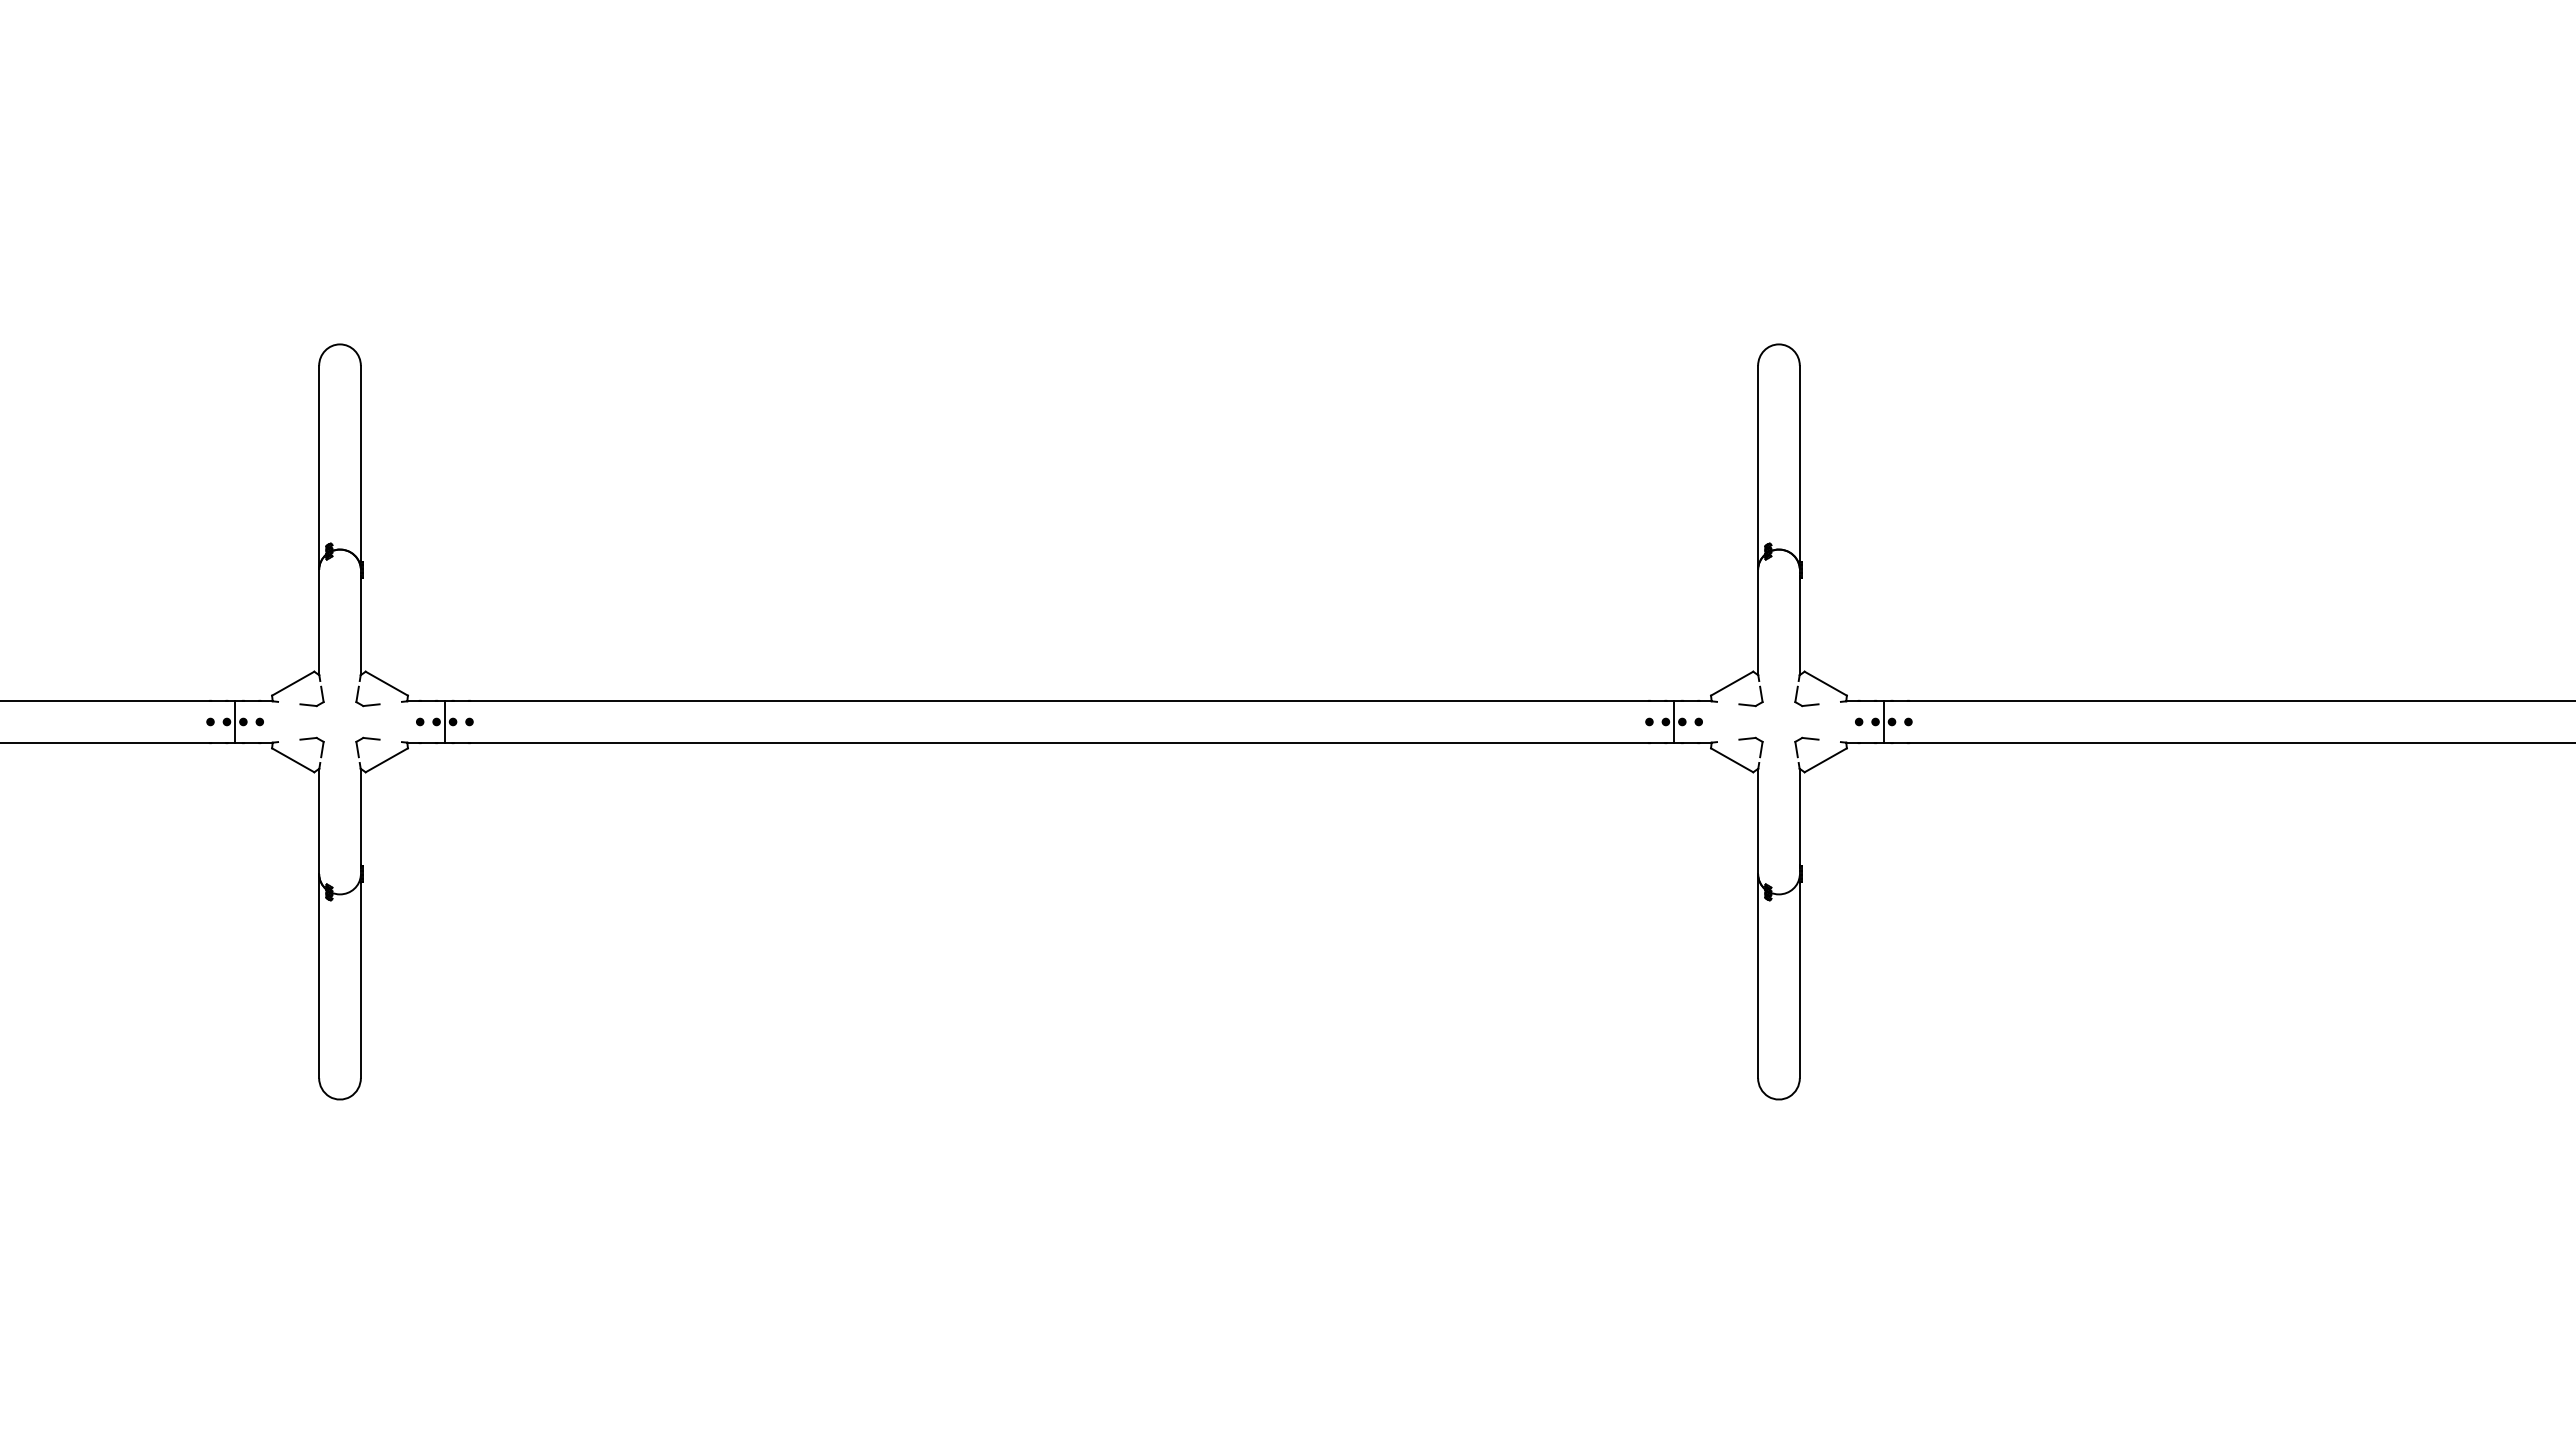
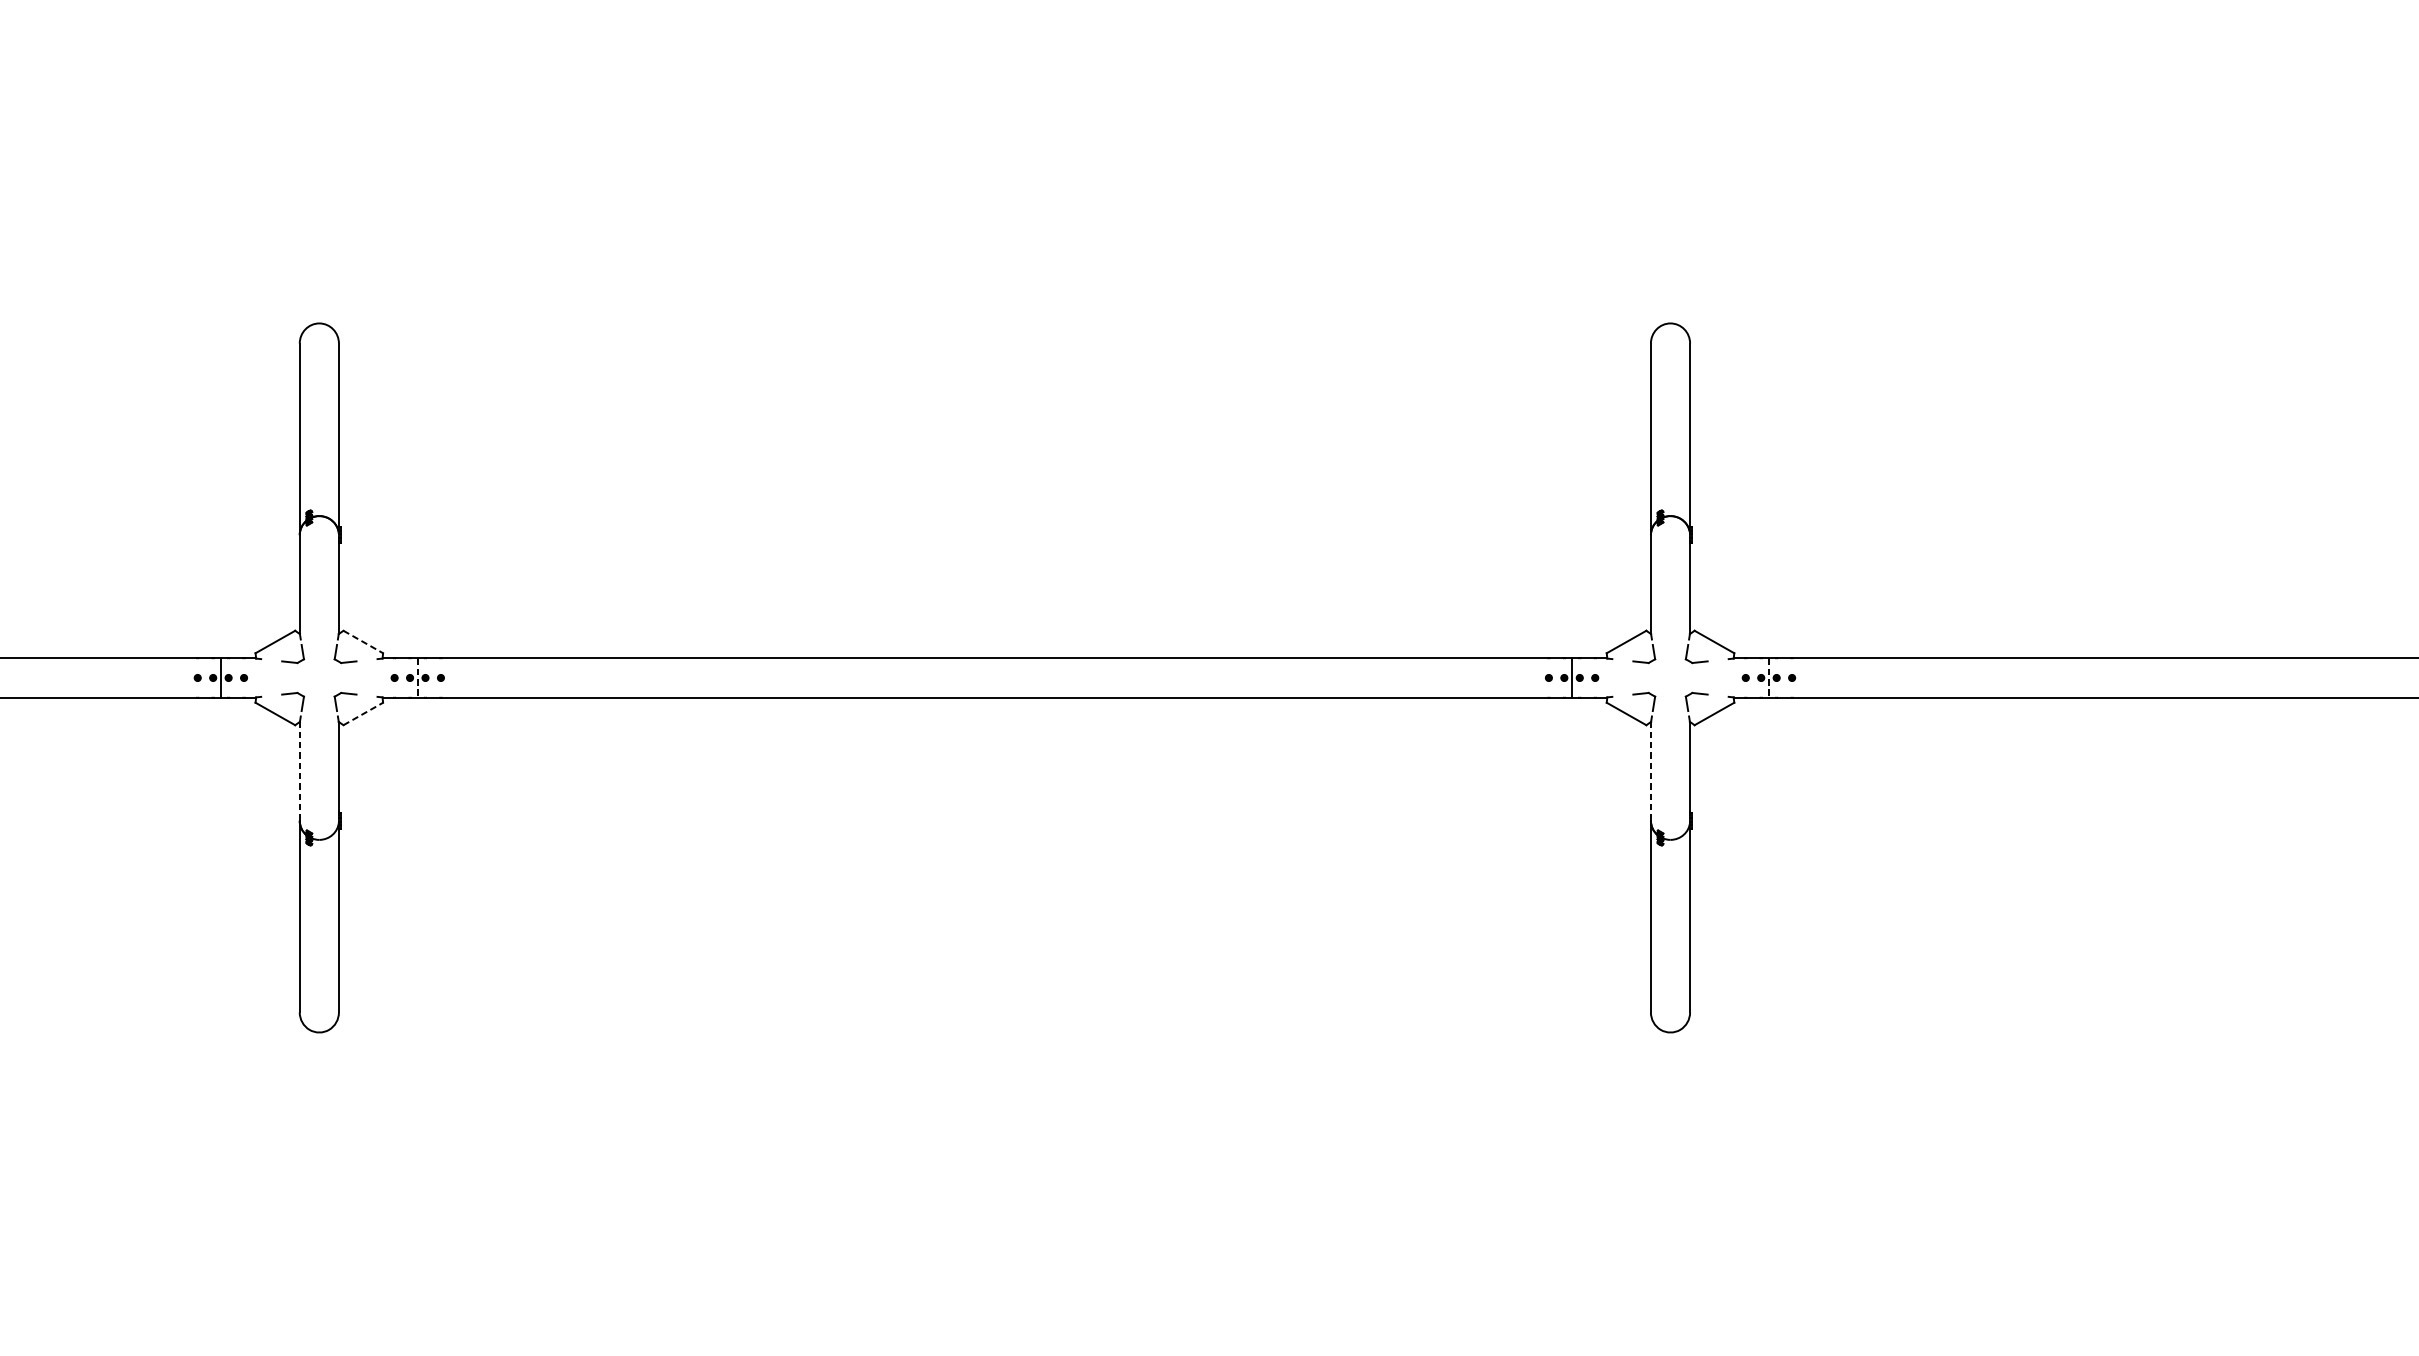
line: (387, 683) -> (363, 641), solid -> dashed
line: (444, 721) -> (417, 677), solid -> dashed
line: (1883, 721) -> (1768, 677), solid -> dashed
line: (387, 760) -> (363, 714), solid -> dashed
line: (319, 821) -> (300, 771), solid -> dashed
line: (1758, 821) -> (1651, 771), solid -> dashed

